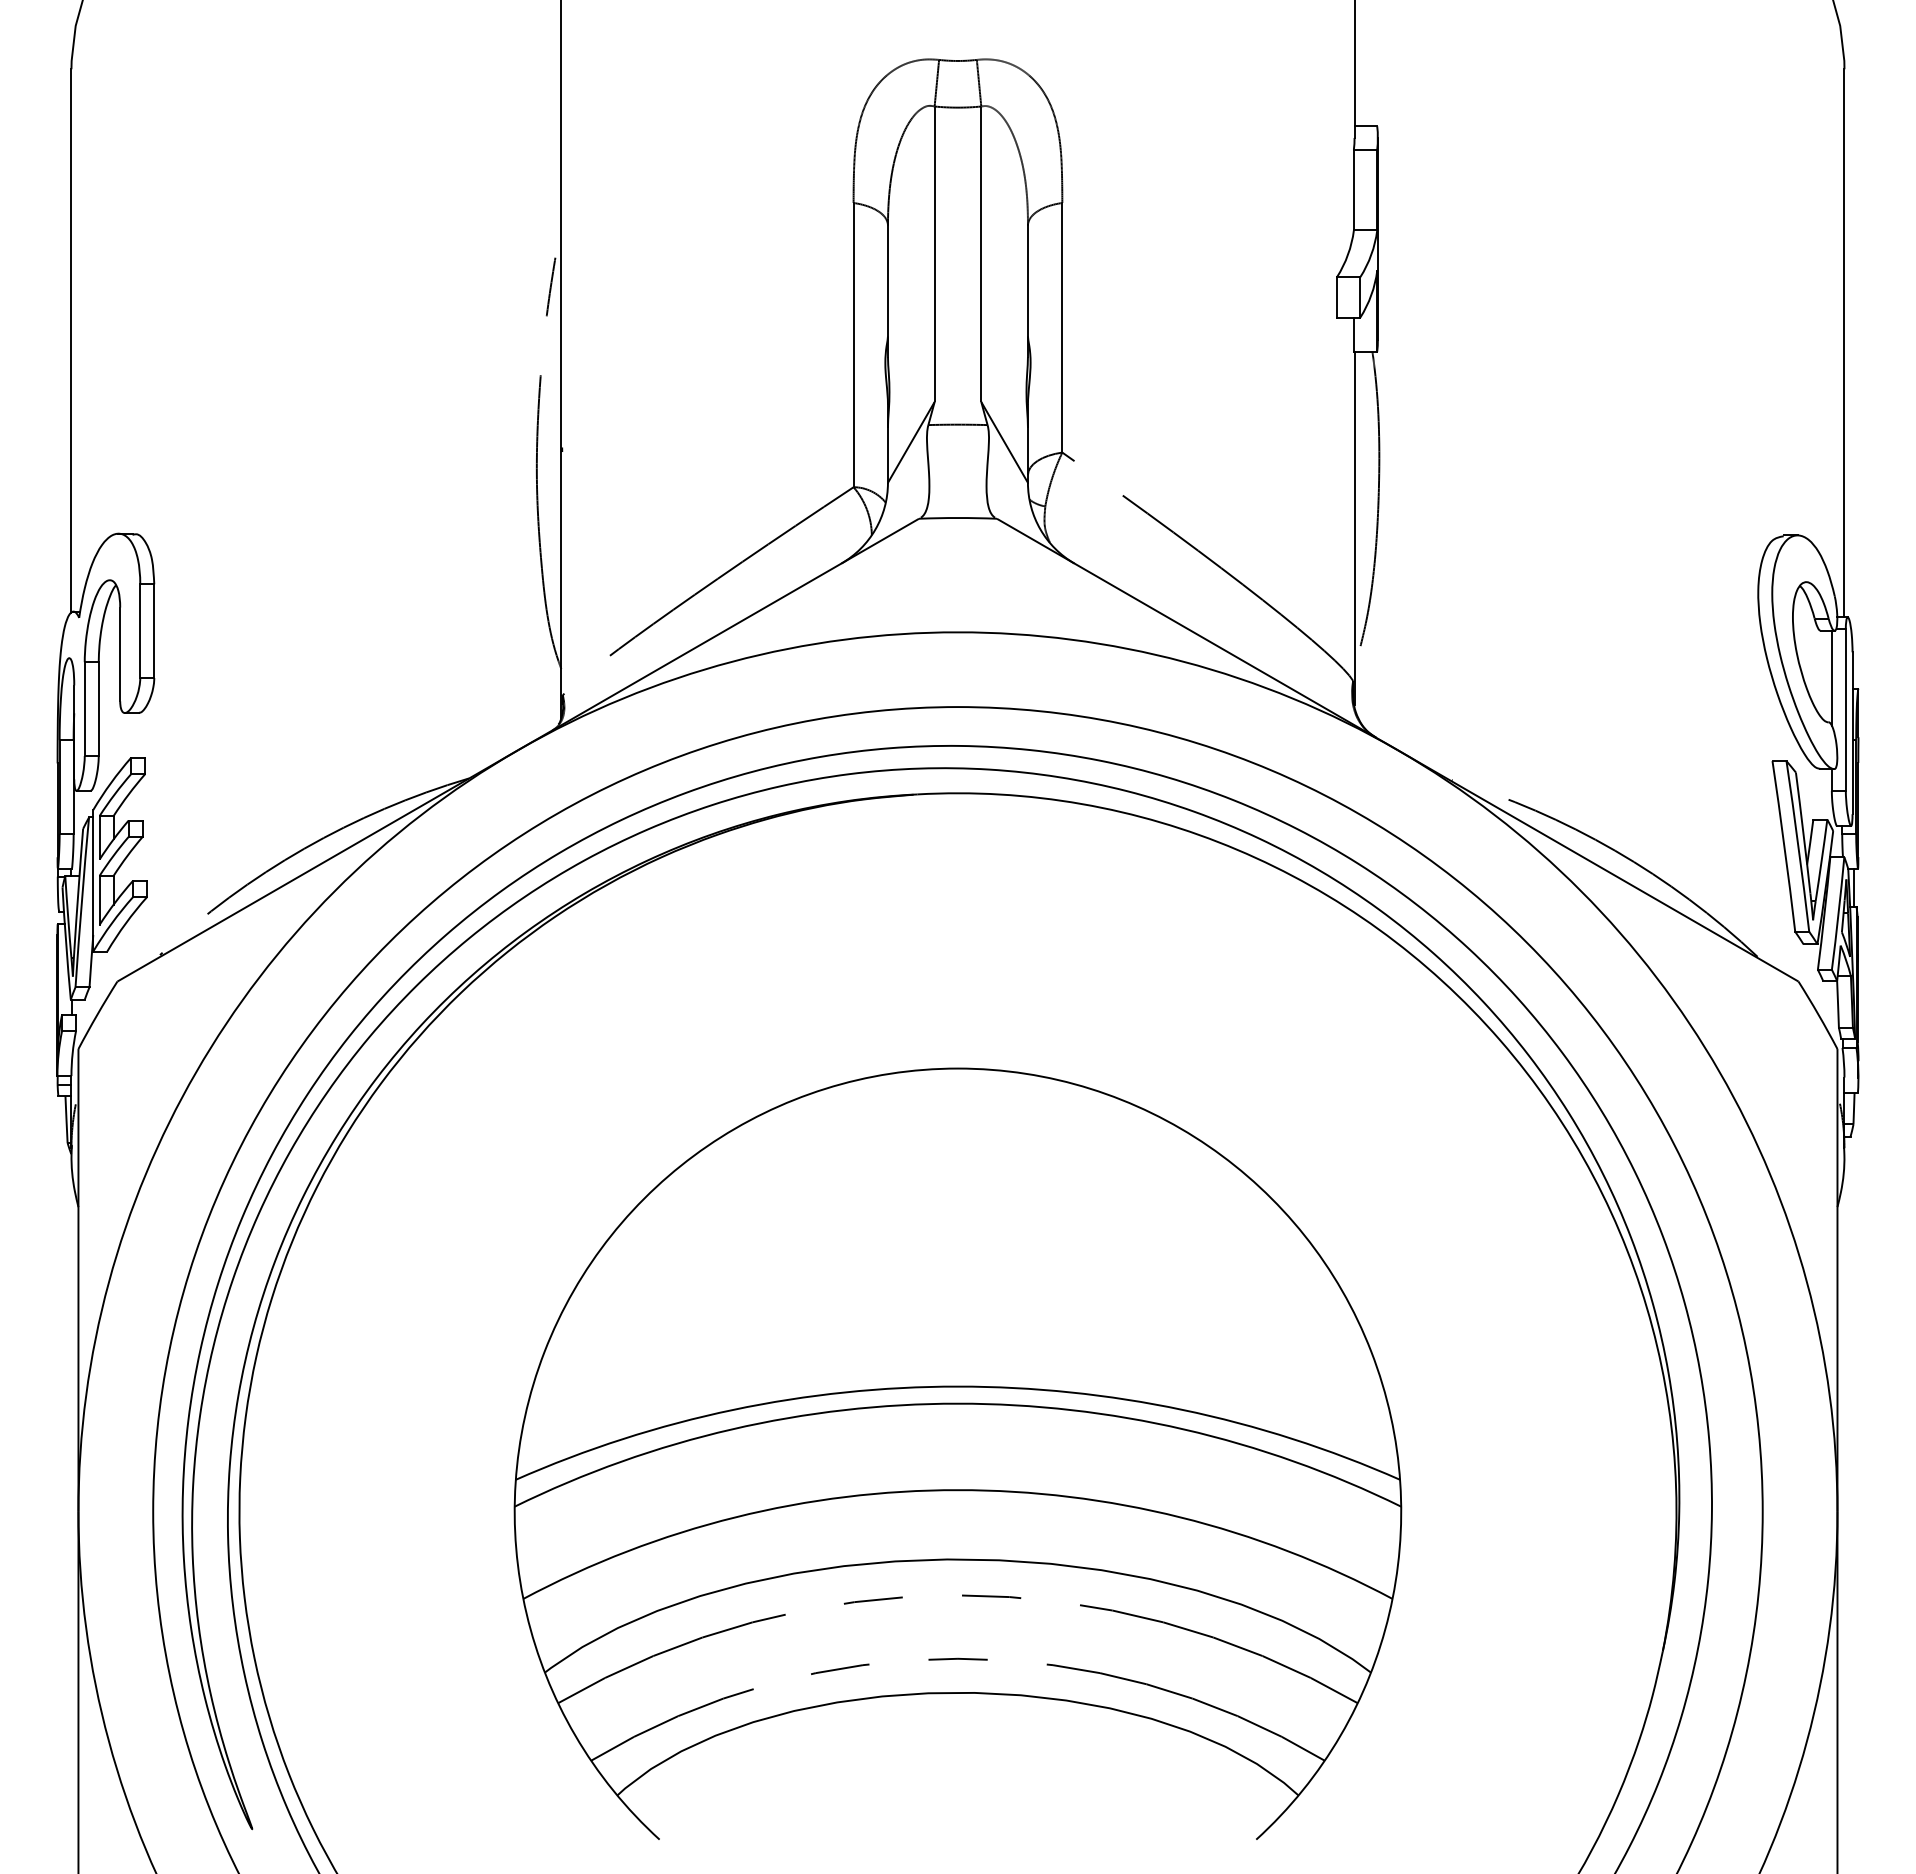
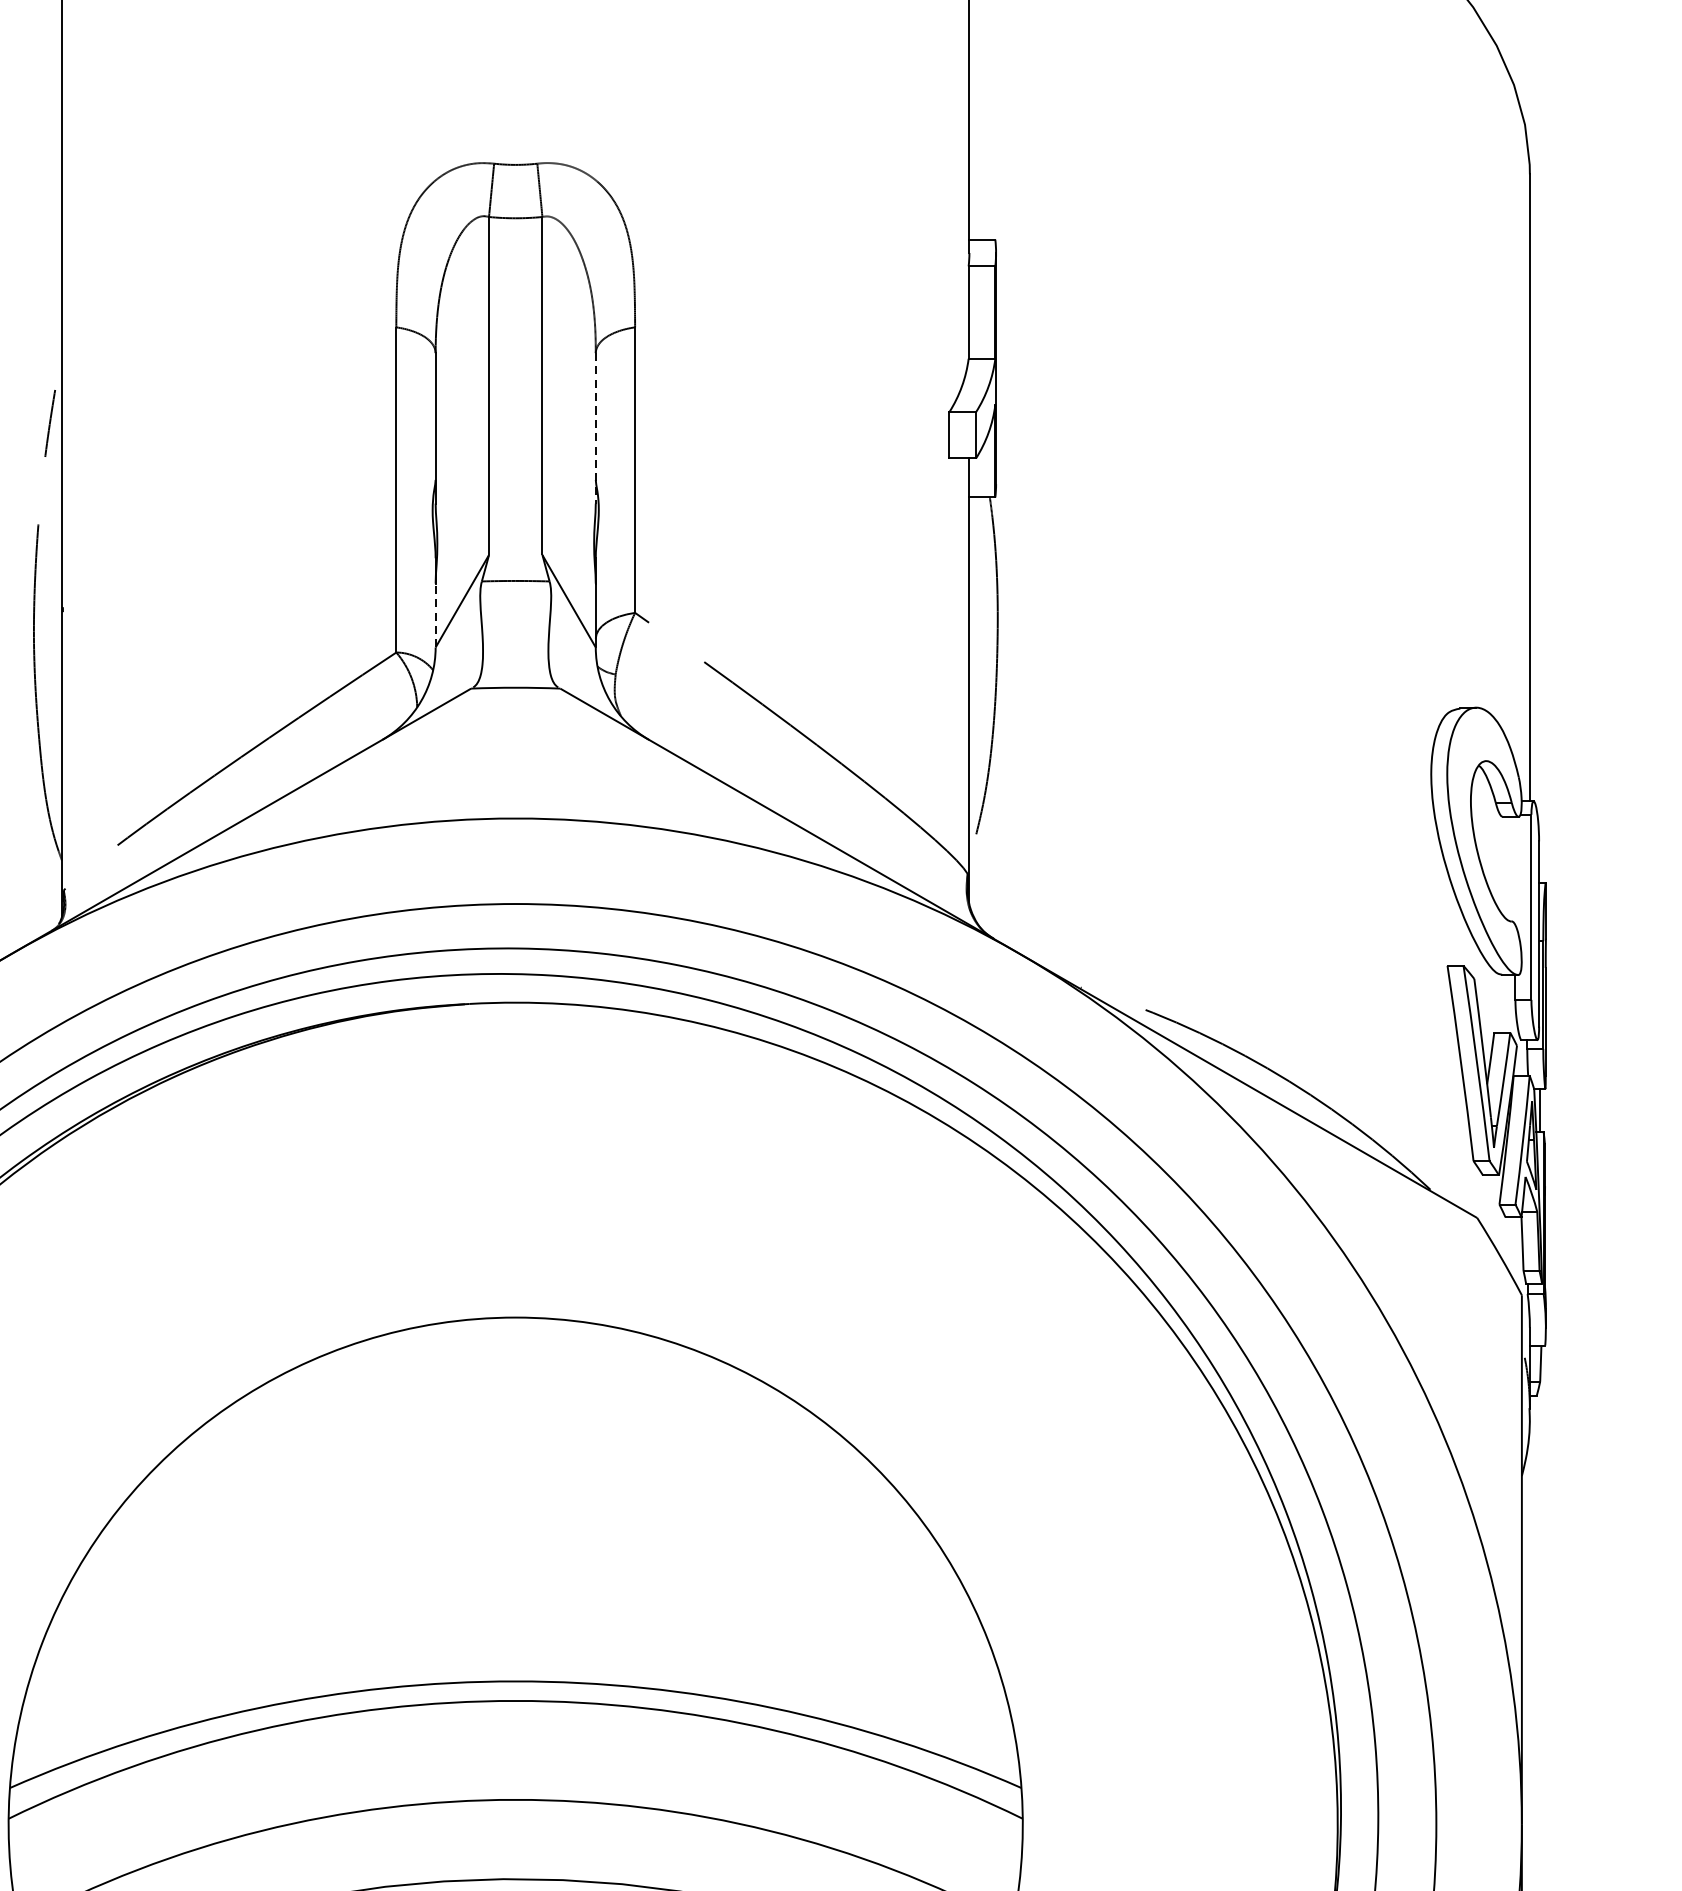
line: (1027, 291) -> (595, 428), solid -> dashed
line: (887, 454) -> (435, 615), solid -> dashed
line: (1831, 677) -> (1515, 870), removed

